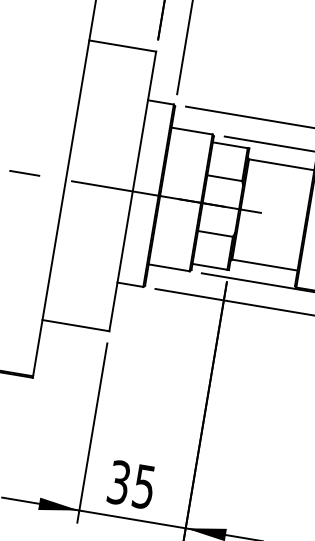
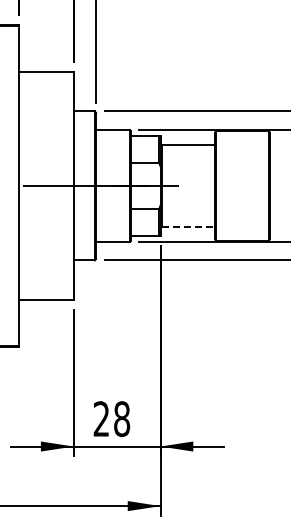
line: (265, 264) -> (188, 226), solid -> dashed
text: (131, 485) -> (111, 419), 35 -> 28

